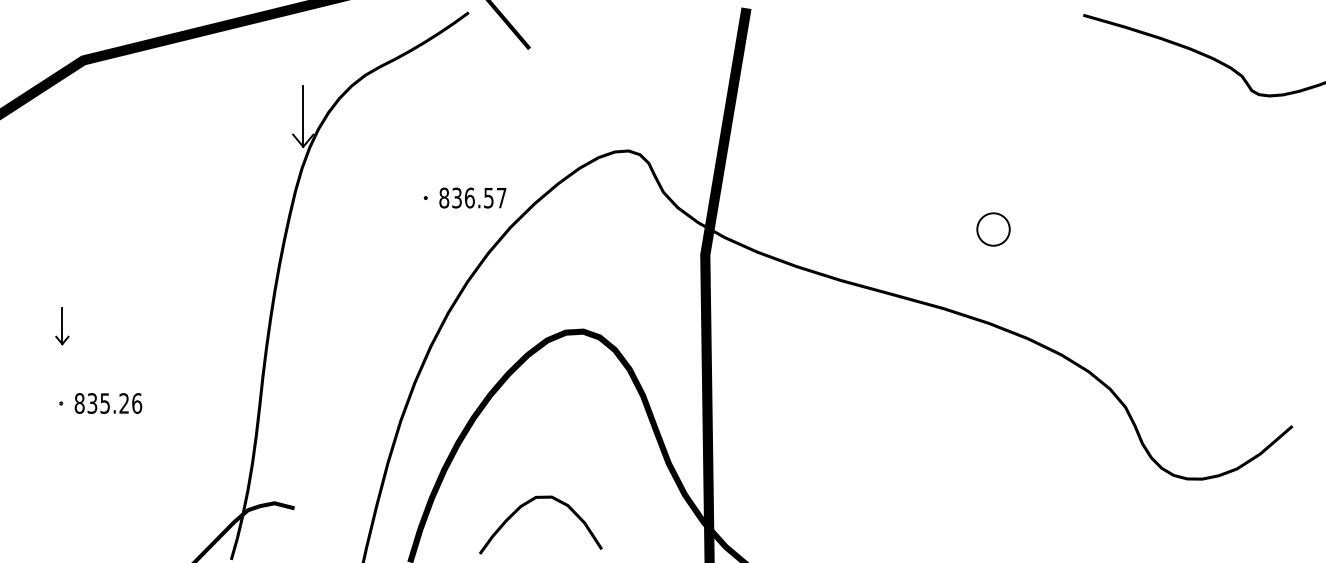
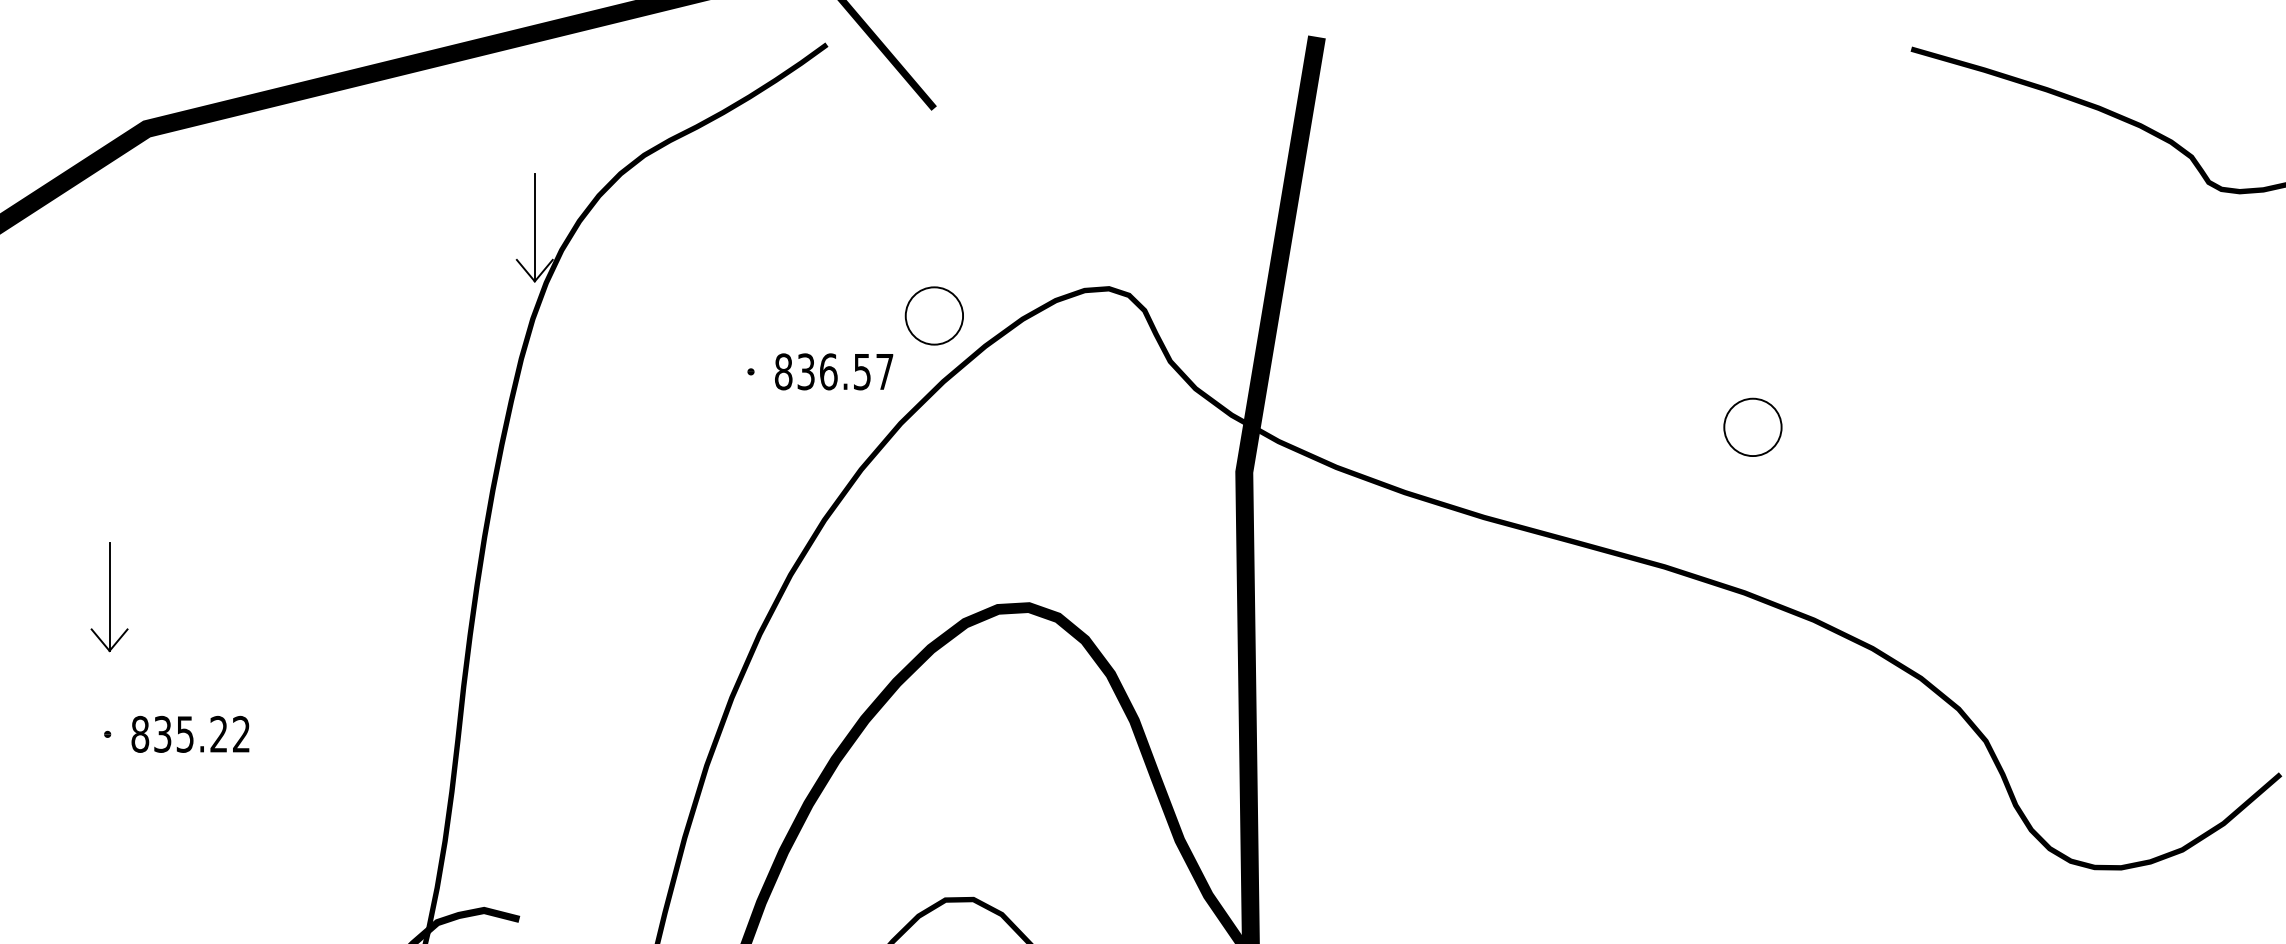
part: (529, 166) -> (934, 316), added
part: (62, 325) -> (109, 596), size x1.67
text: (137, 403) -> (242, 734), 835.26 -> 835.22

